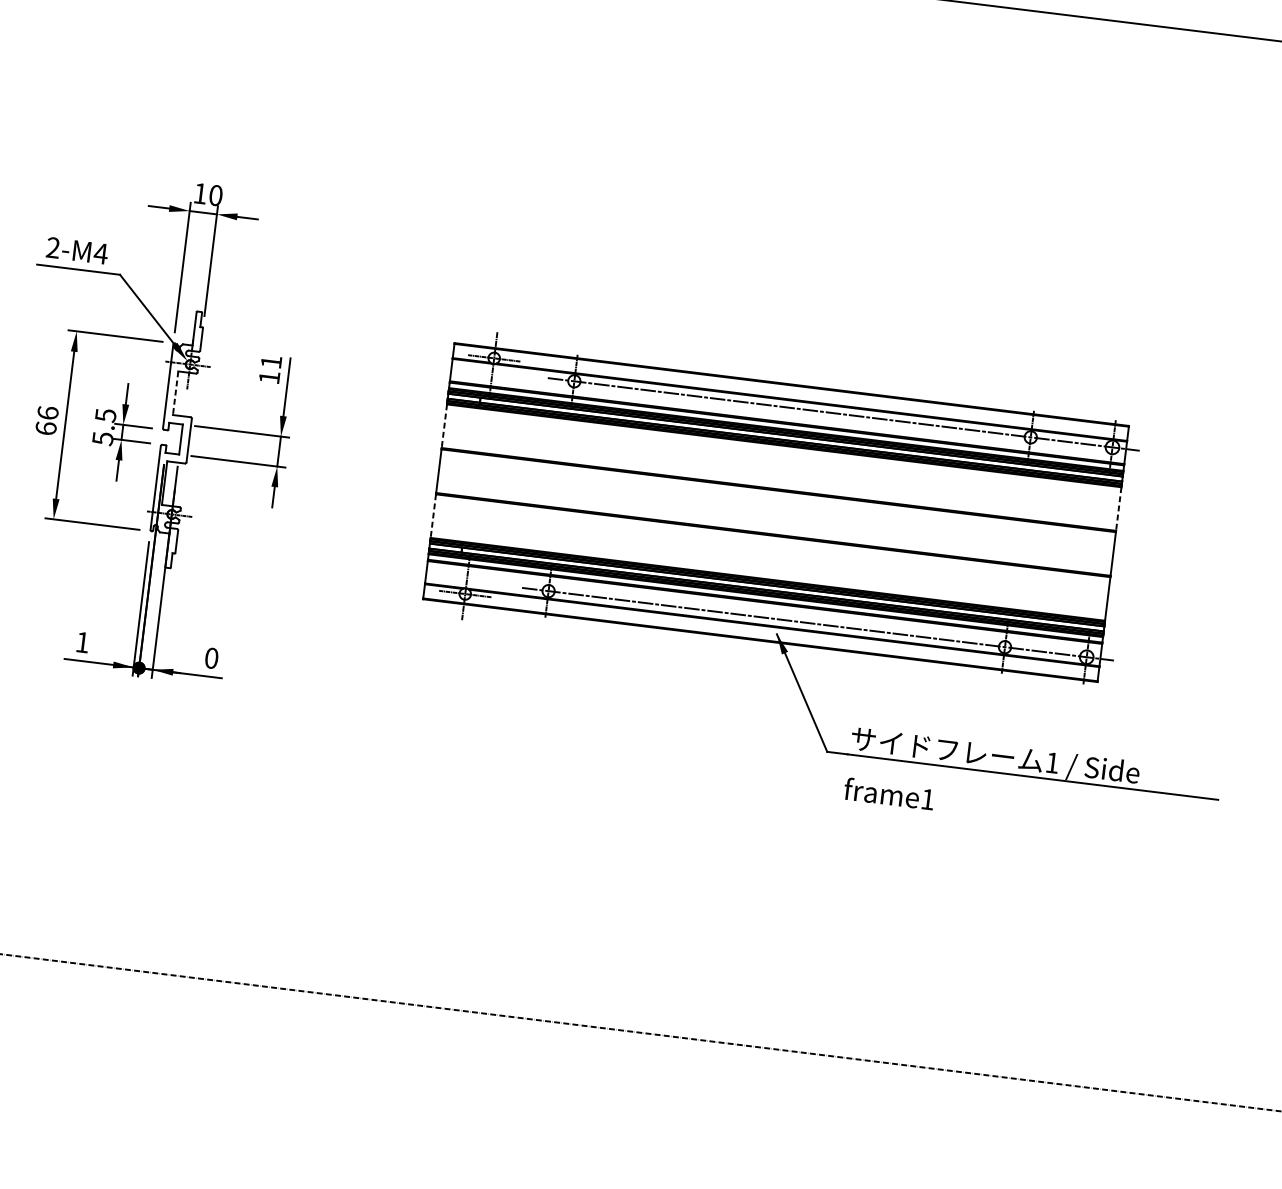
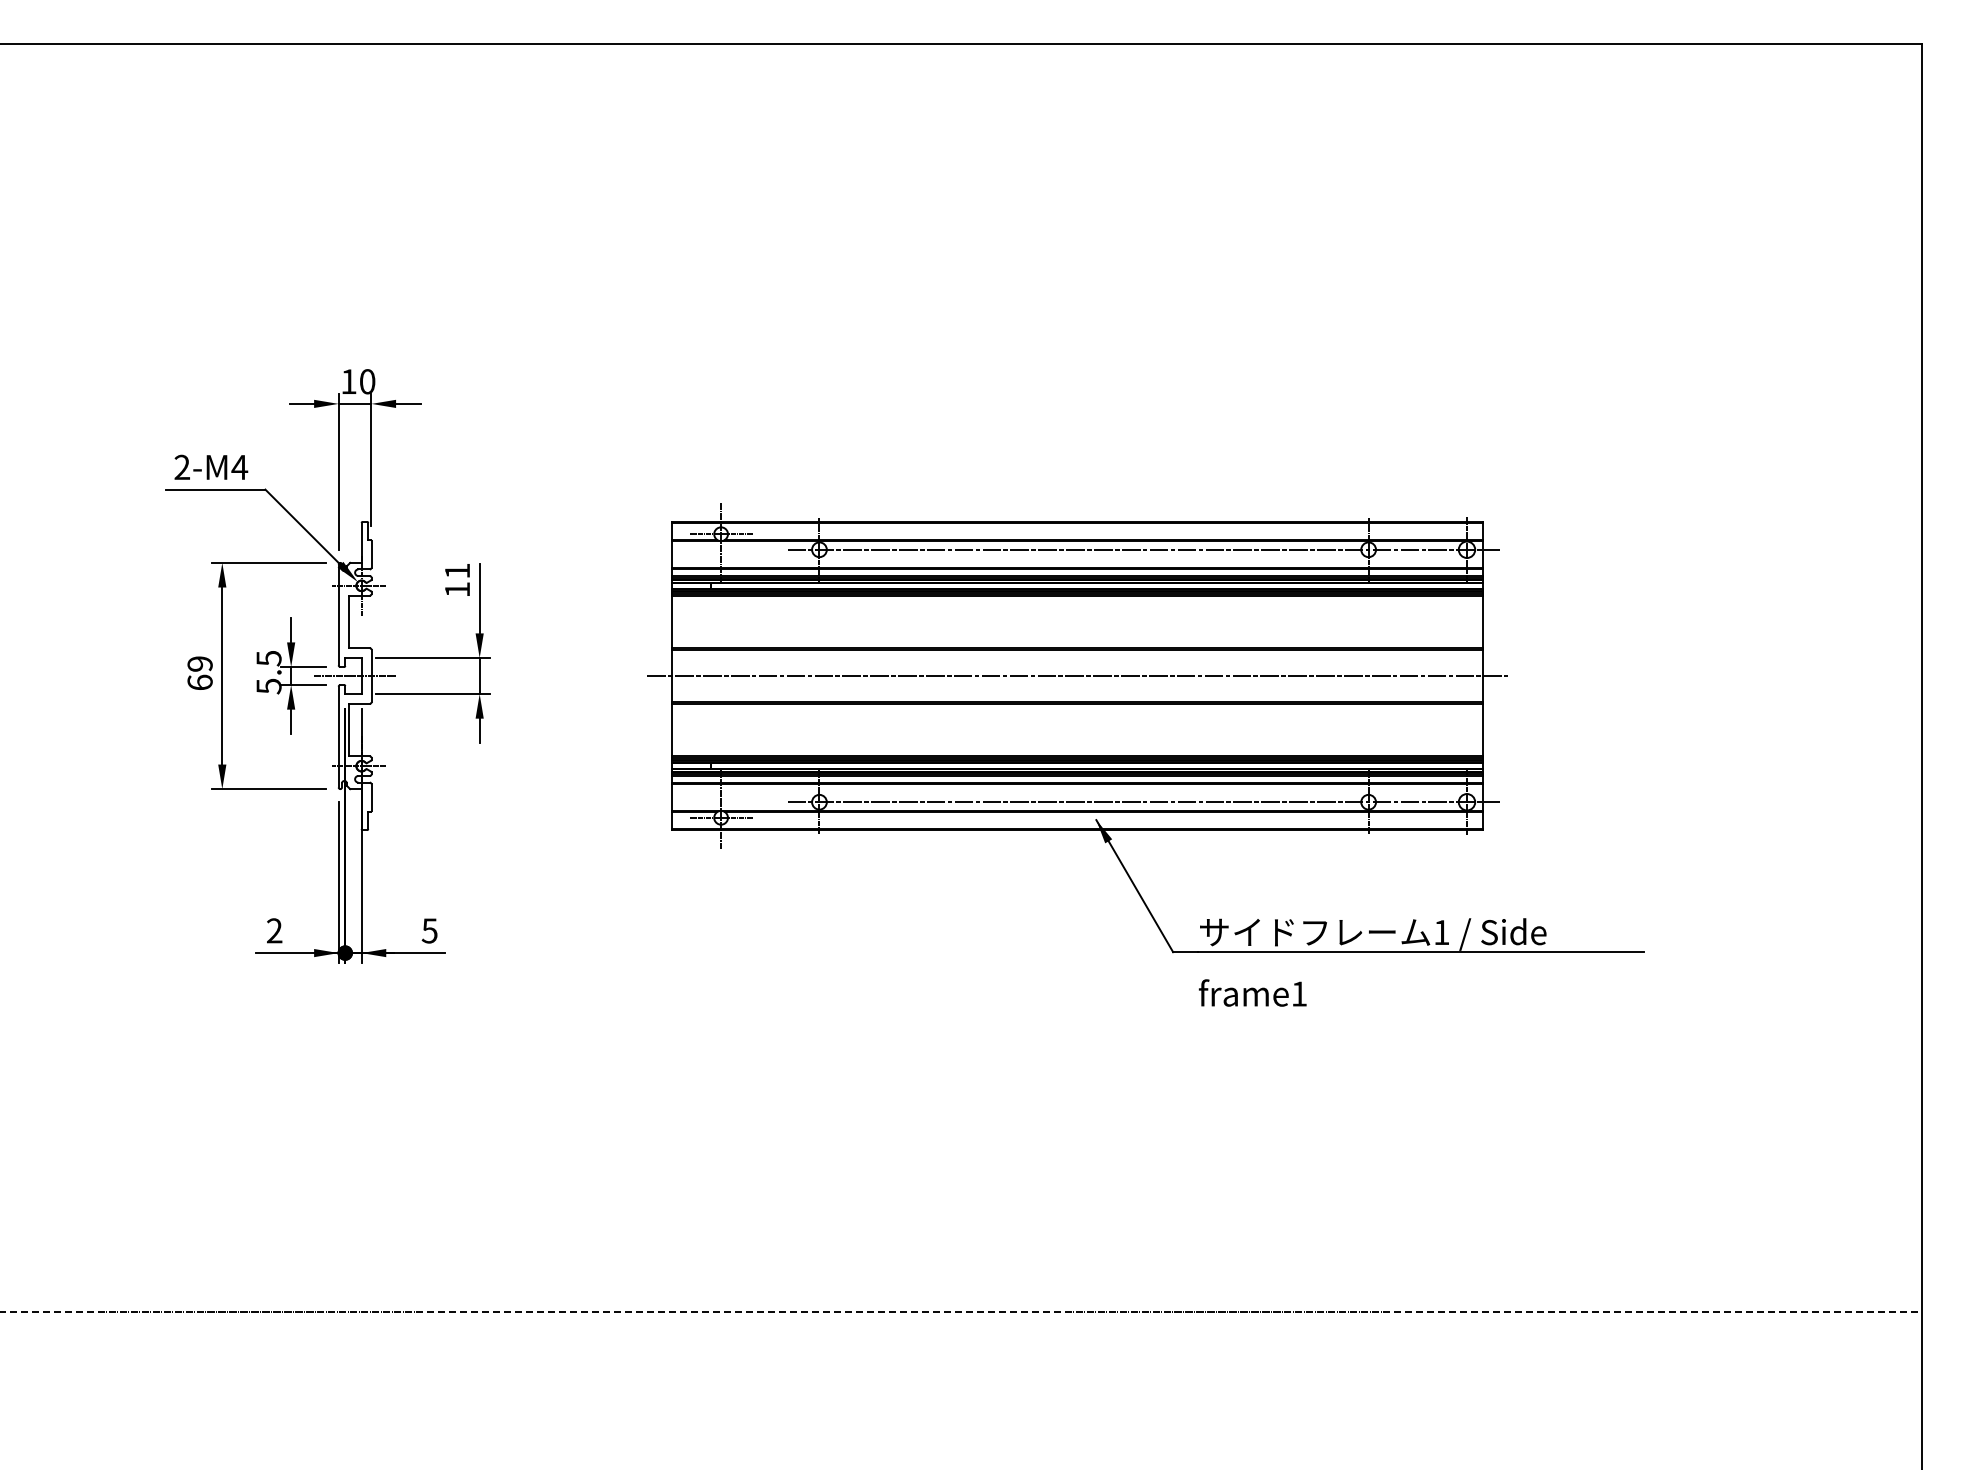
line: (175, 393) -> (348, 622), dashed -> solid
text: (47, 412) -> (199, 663), 66 -> 69
line: (443, 426) -> (671, 622), dashed -> solid
line: (175, 439) -> (355, 676), added
line: (1118, 509) -> (1483, 622), dashed -> solid
line: (775, 512) -> (1077, 676), added
line: (432, 516) -> (671, 730), dashed -> solid
text: (82, 642) -> (274, 930), 1 -> 2
text: (211, 657) -> (429, 930), 0 -> 5

